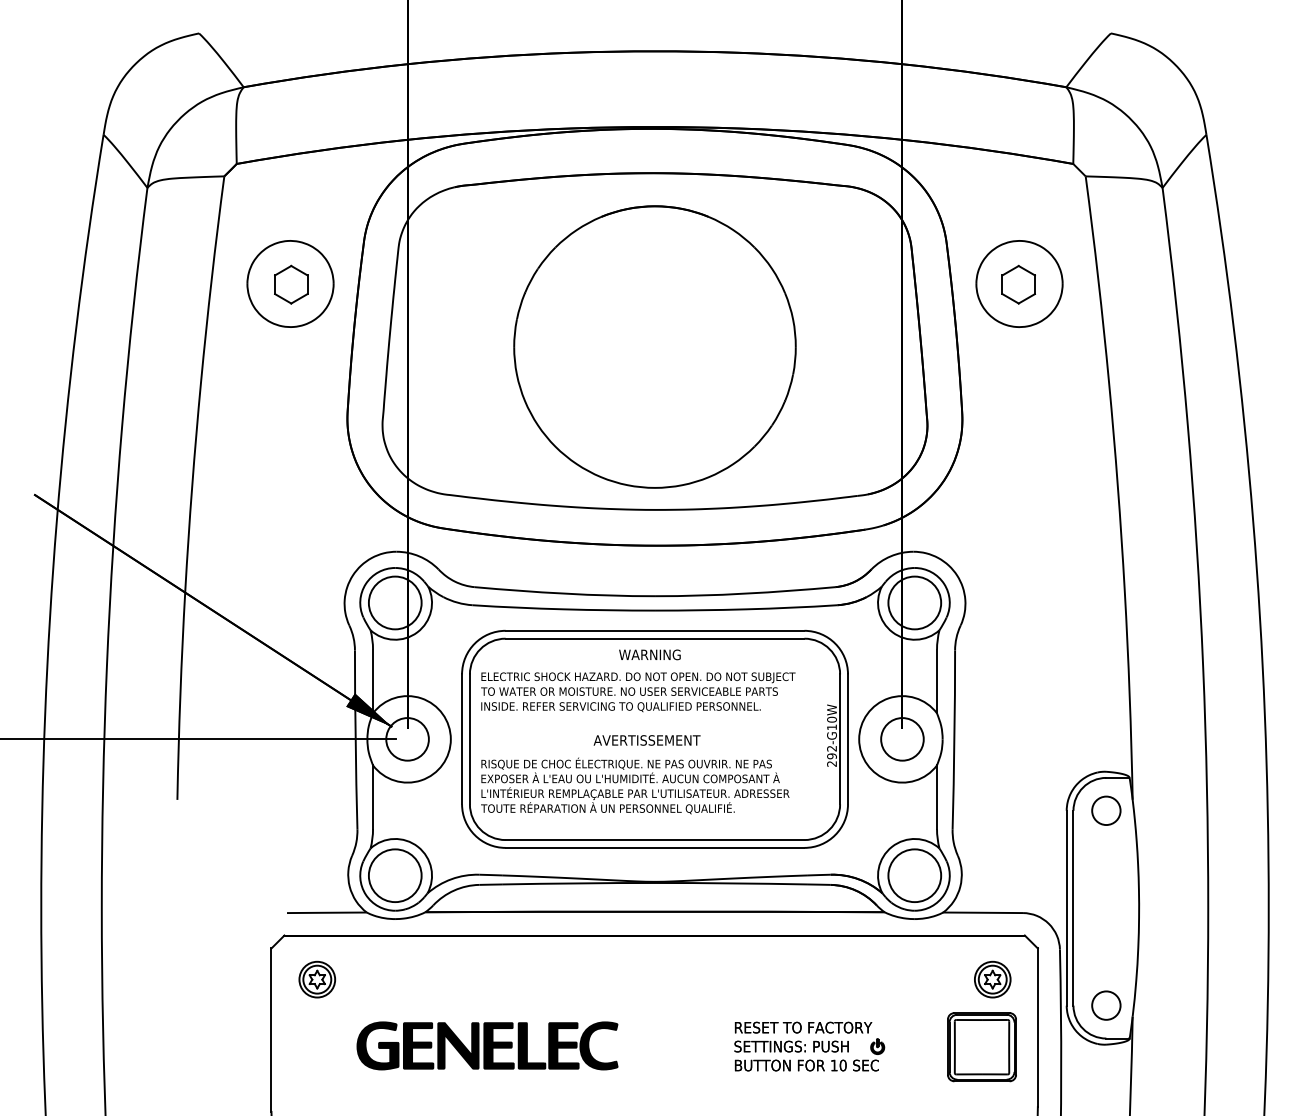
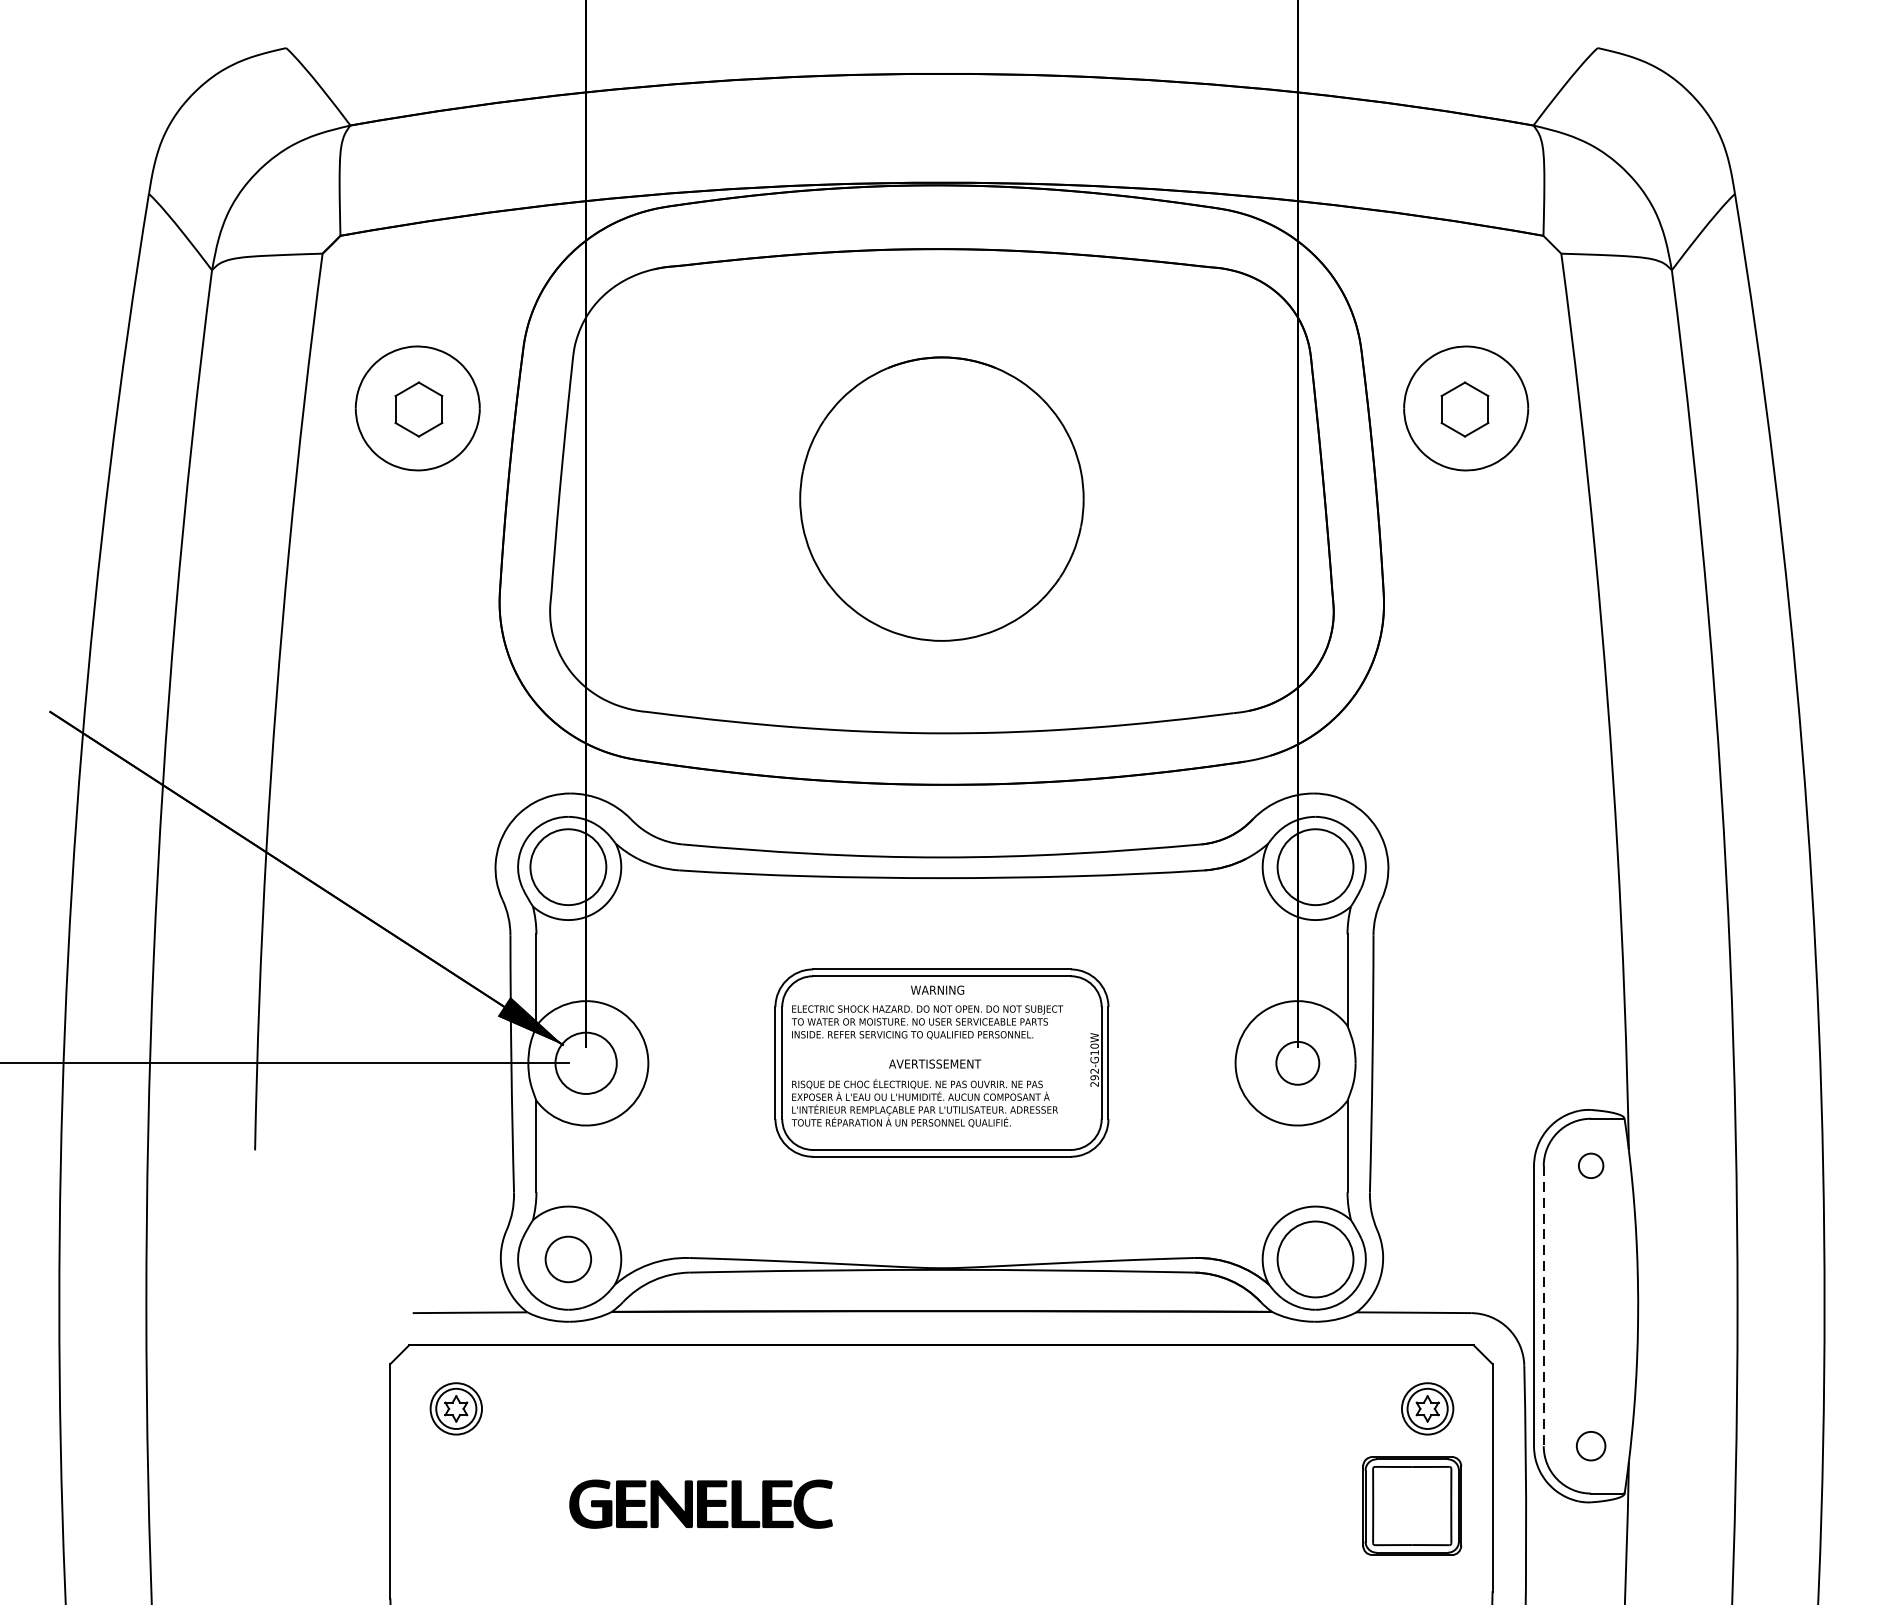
part: (654, 346) -> (941, 498), size x0.7
part: (654, 738) -> (941, 1062), size x0.6
circle: (902, 739) -> (1297, 1063), size x0.7
circle: (1106, 810) -> (1591, 1165), size x0.6
circle: (394, 875) -> (567, 1259), size x0.6
line: (1073, 908) -> (1543, 1306), solid -> dashed
circle: (1106, 1005) -> (1591, 1446), size x0.7
part: (487, 1045) -> (701, 1503), size x0.7
part: (809, 1046) -> (1164, 1505), removed

